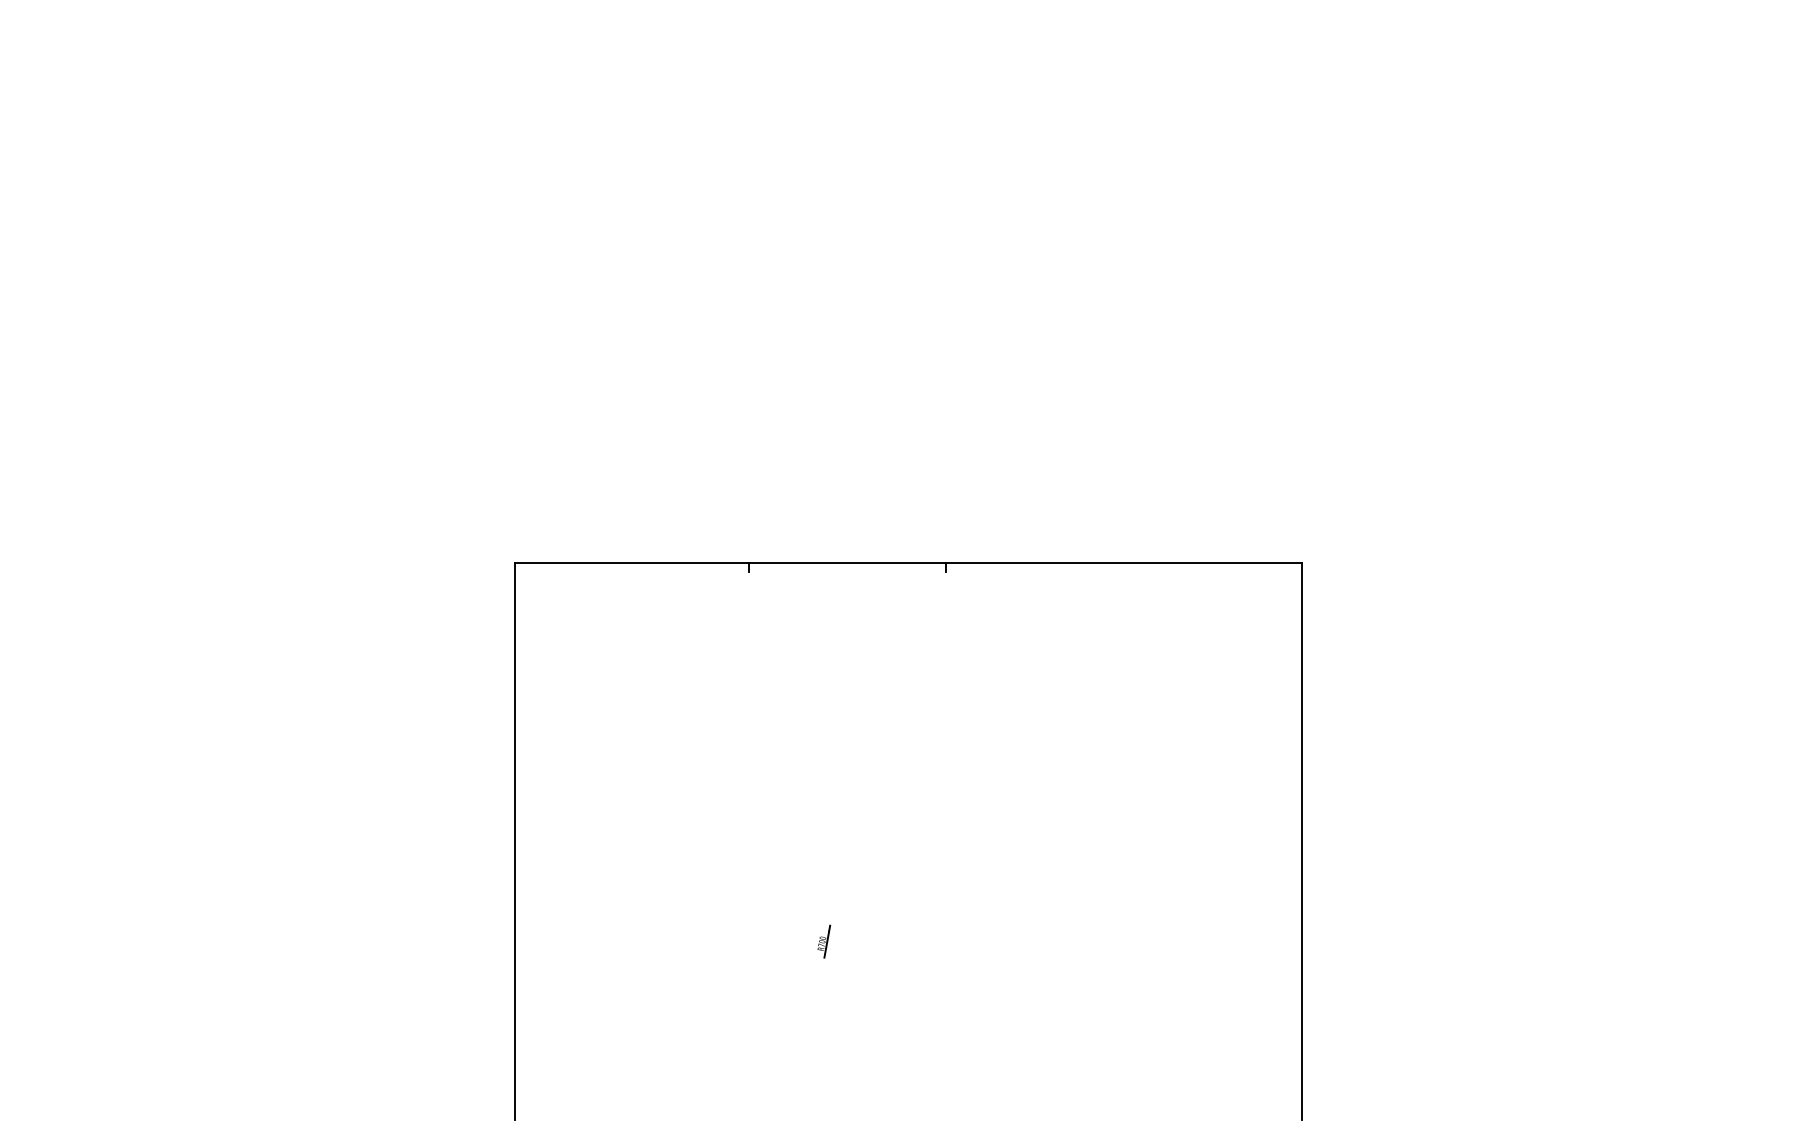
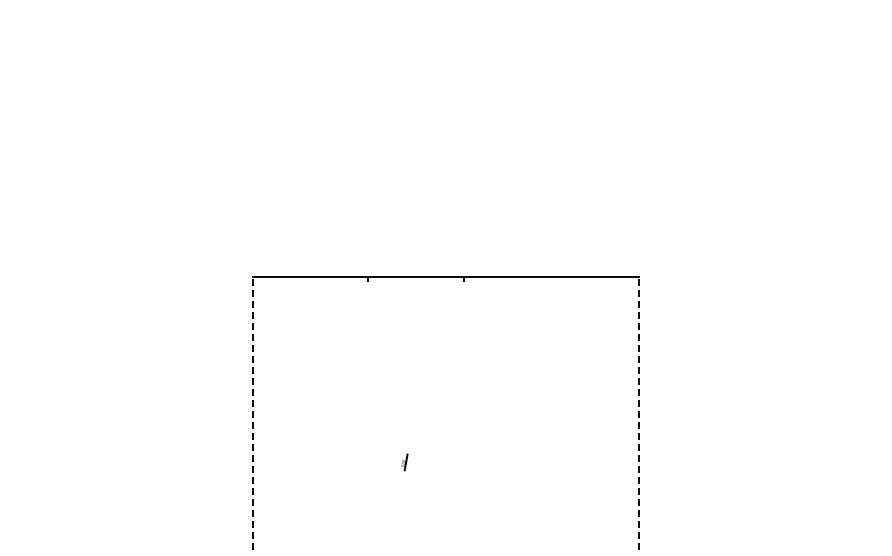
line: (514, 841) -> (252, 413), solid -> dashed
line: (1302, 841) -> (639, 413), solid -> dashed

